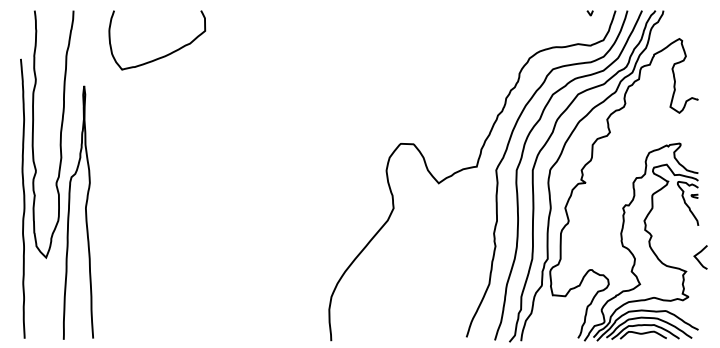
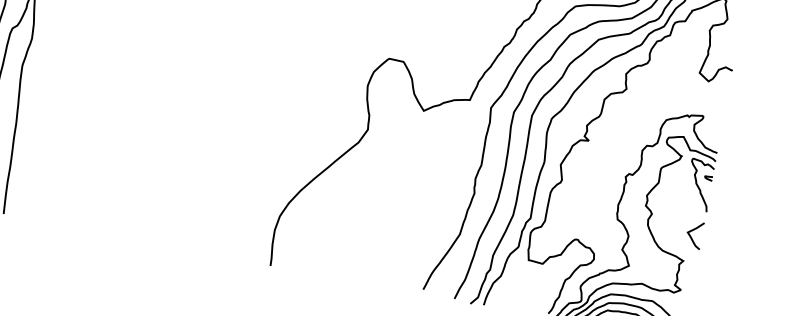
curve: (698, 259) -> (691, 236), moved

